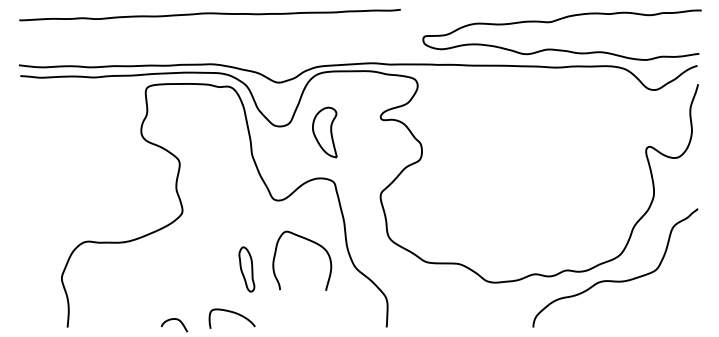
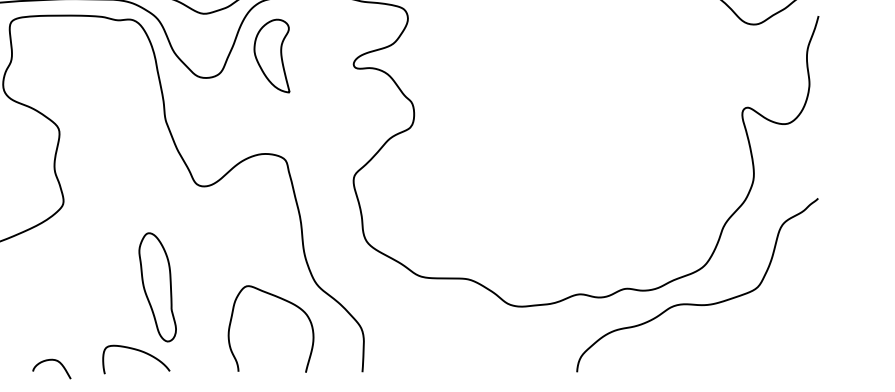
part: (324, 132) -> (271, 56), moved
curve: (311, 242) -> (284, 301), moved
part: (246, 269) -> (157, 287), size x1.67

